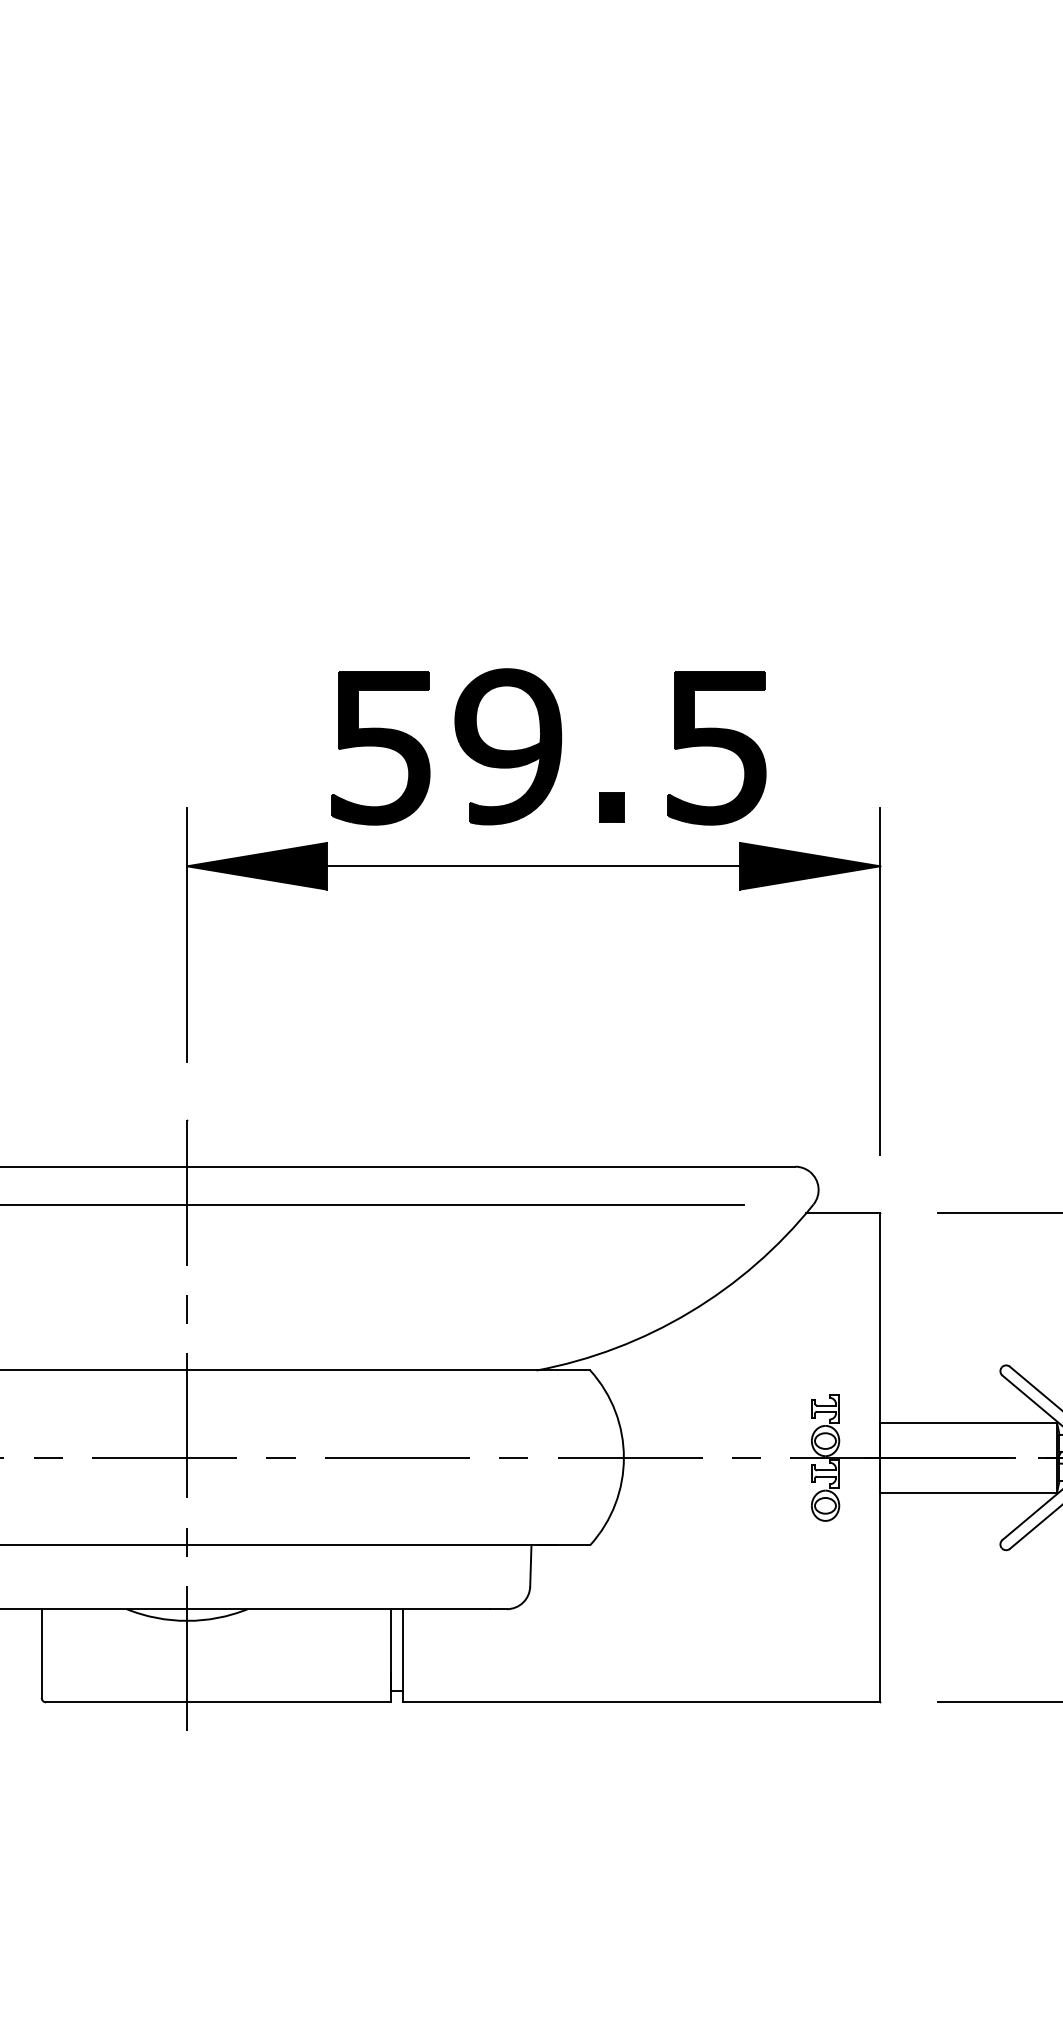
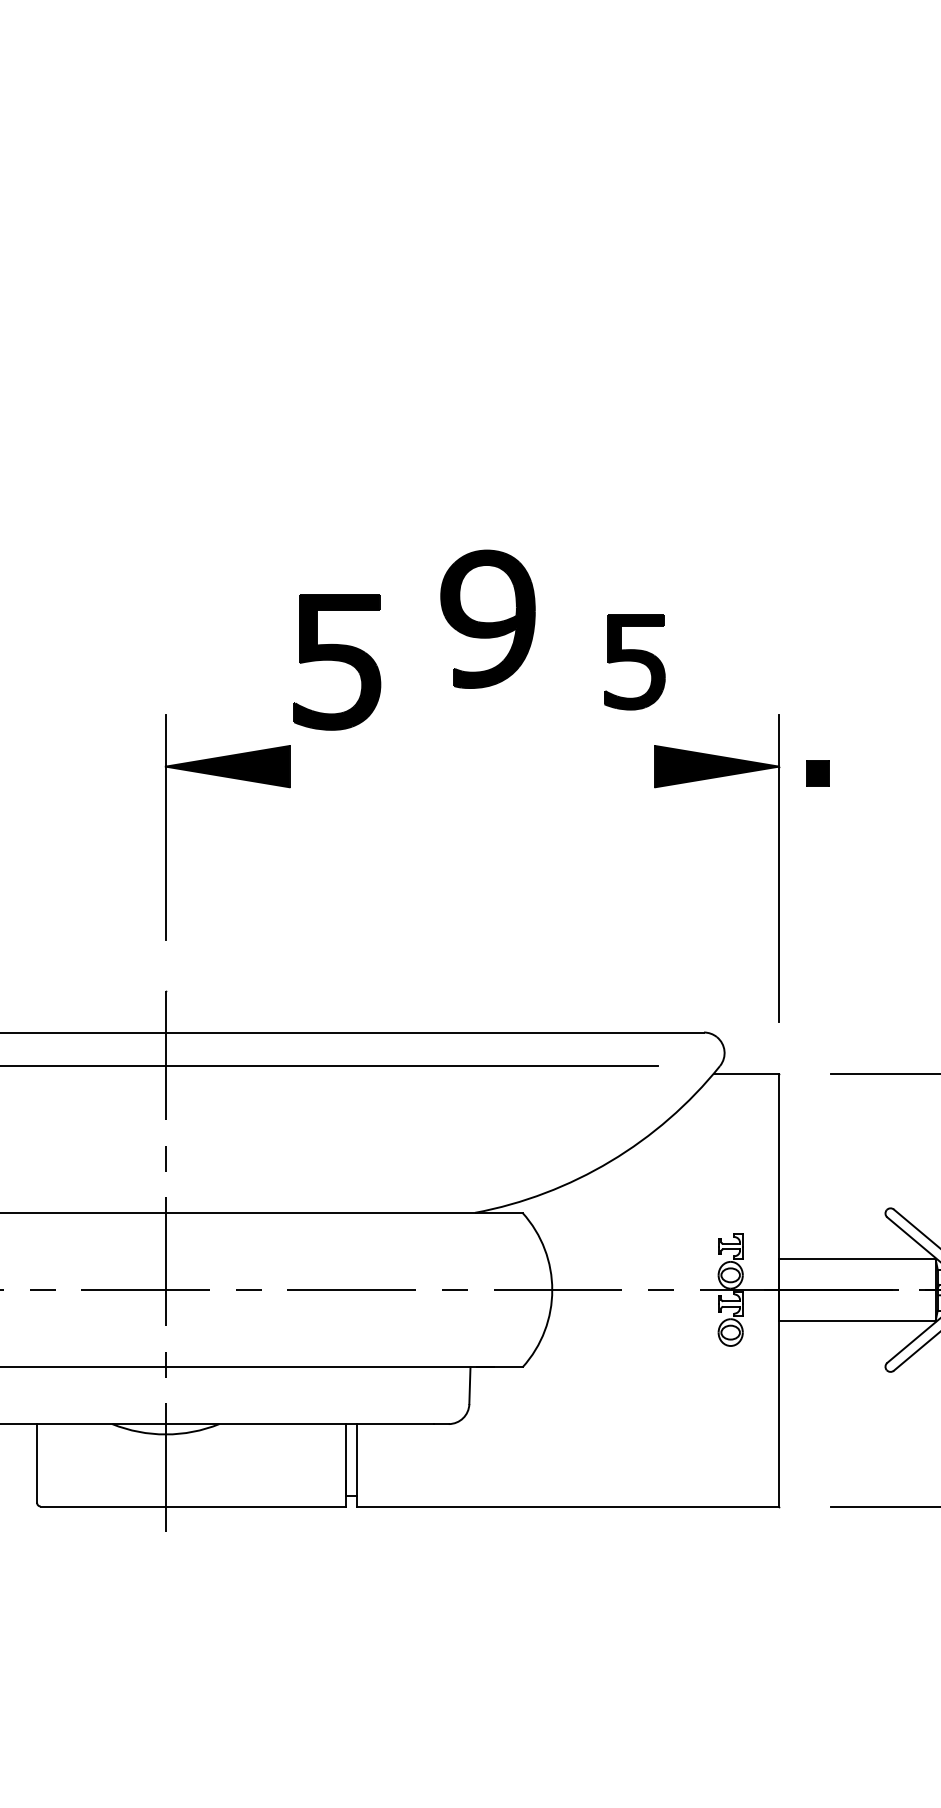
part: (508, 746) -> (488, 619), moved
part: (716, 748) -> (634, 662), size x0.7
part: (611, 807) -> (817, 773), moved
line: (533, 866) -> (472, 766), removed

